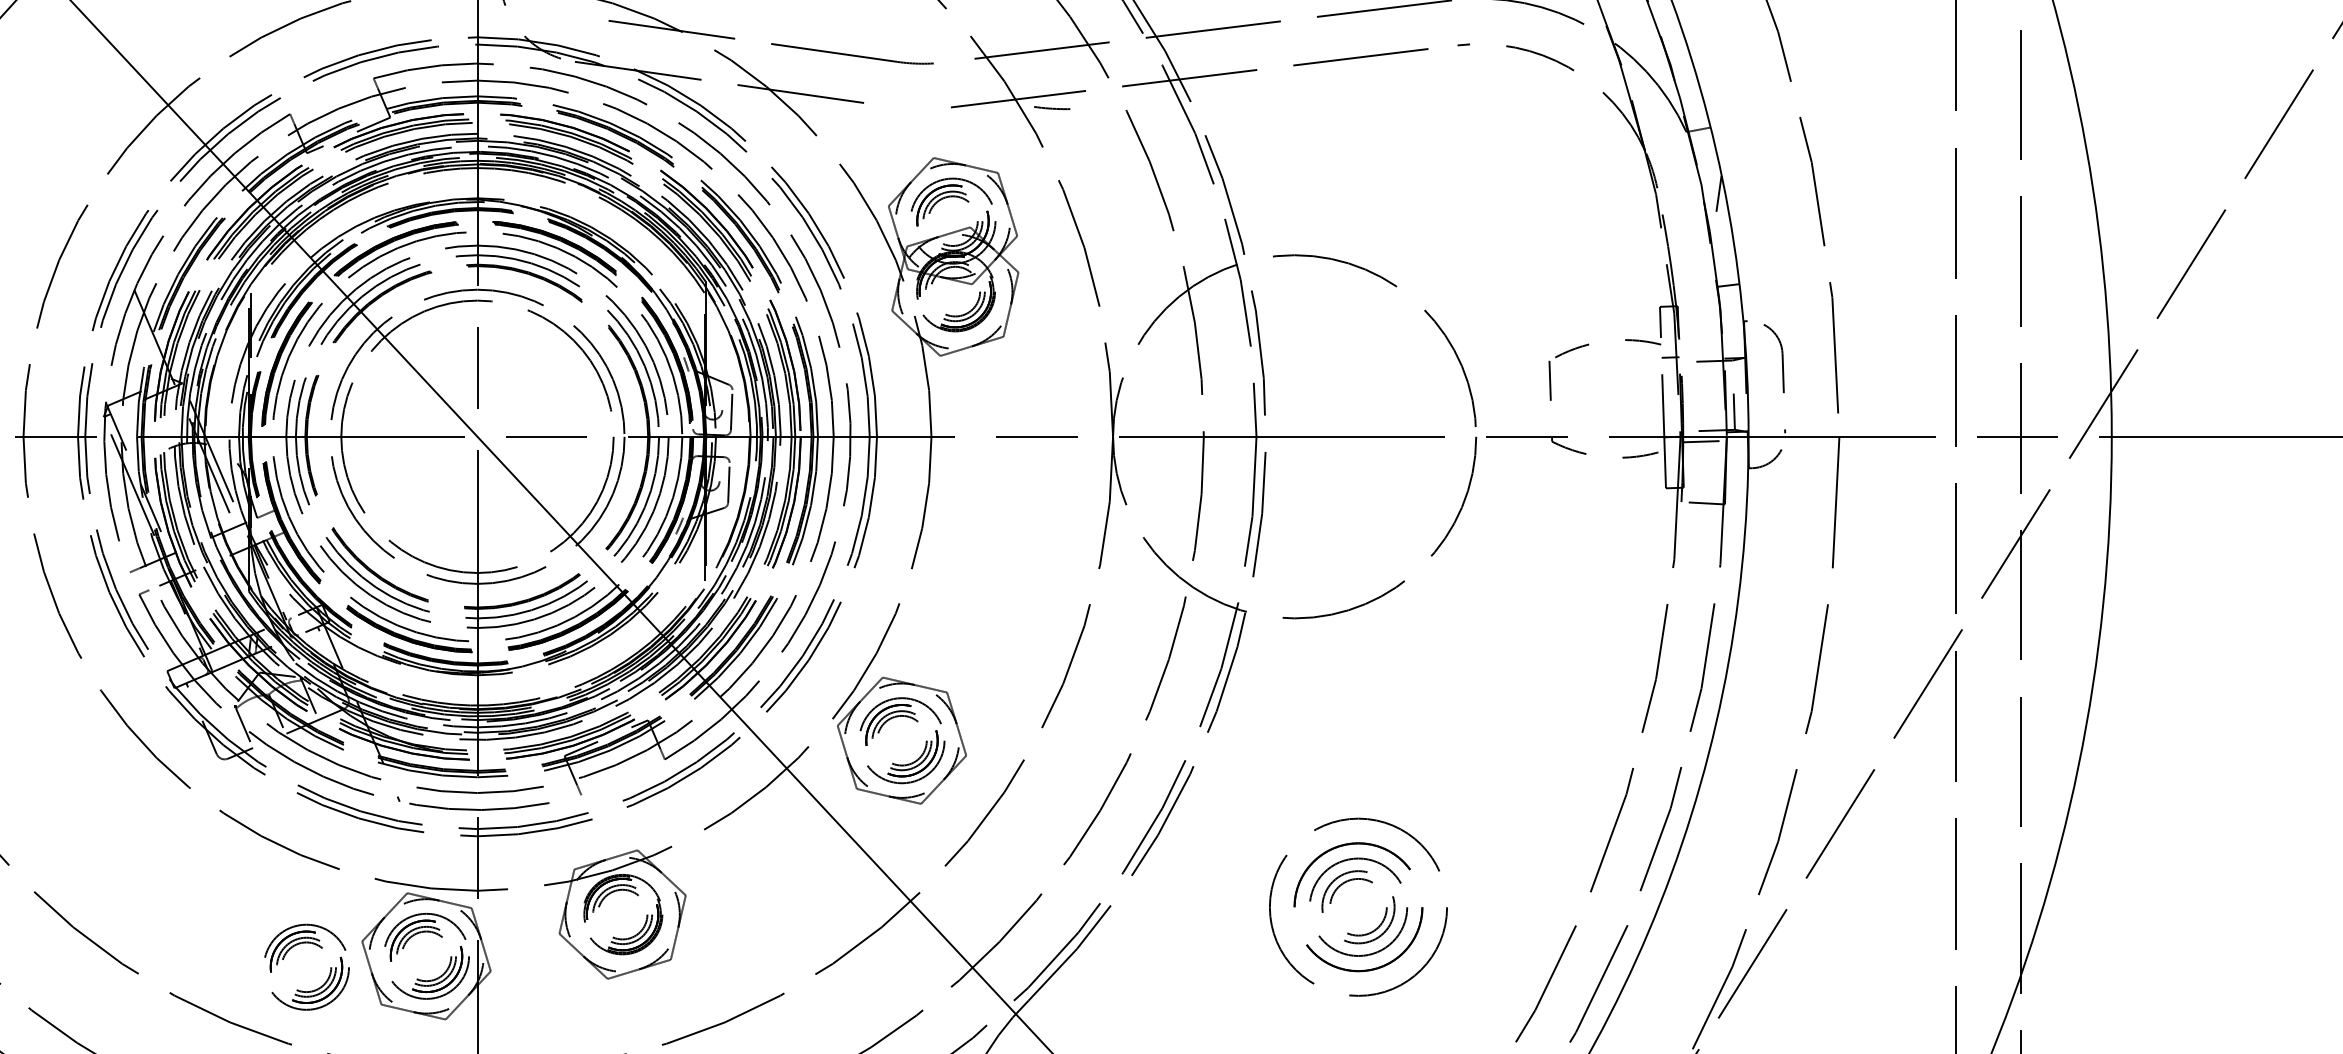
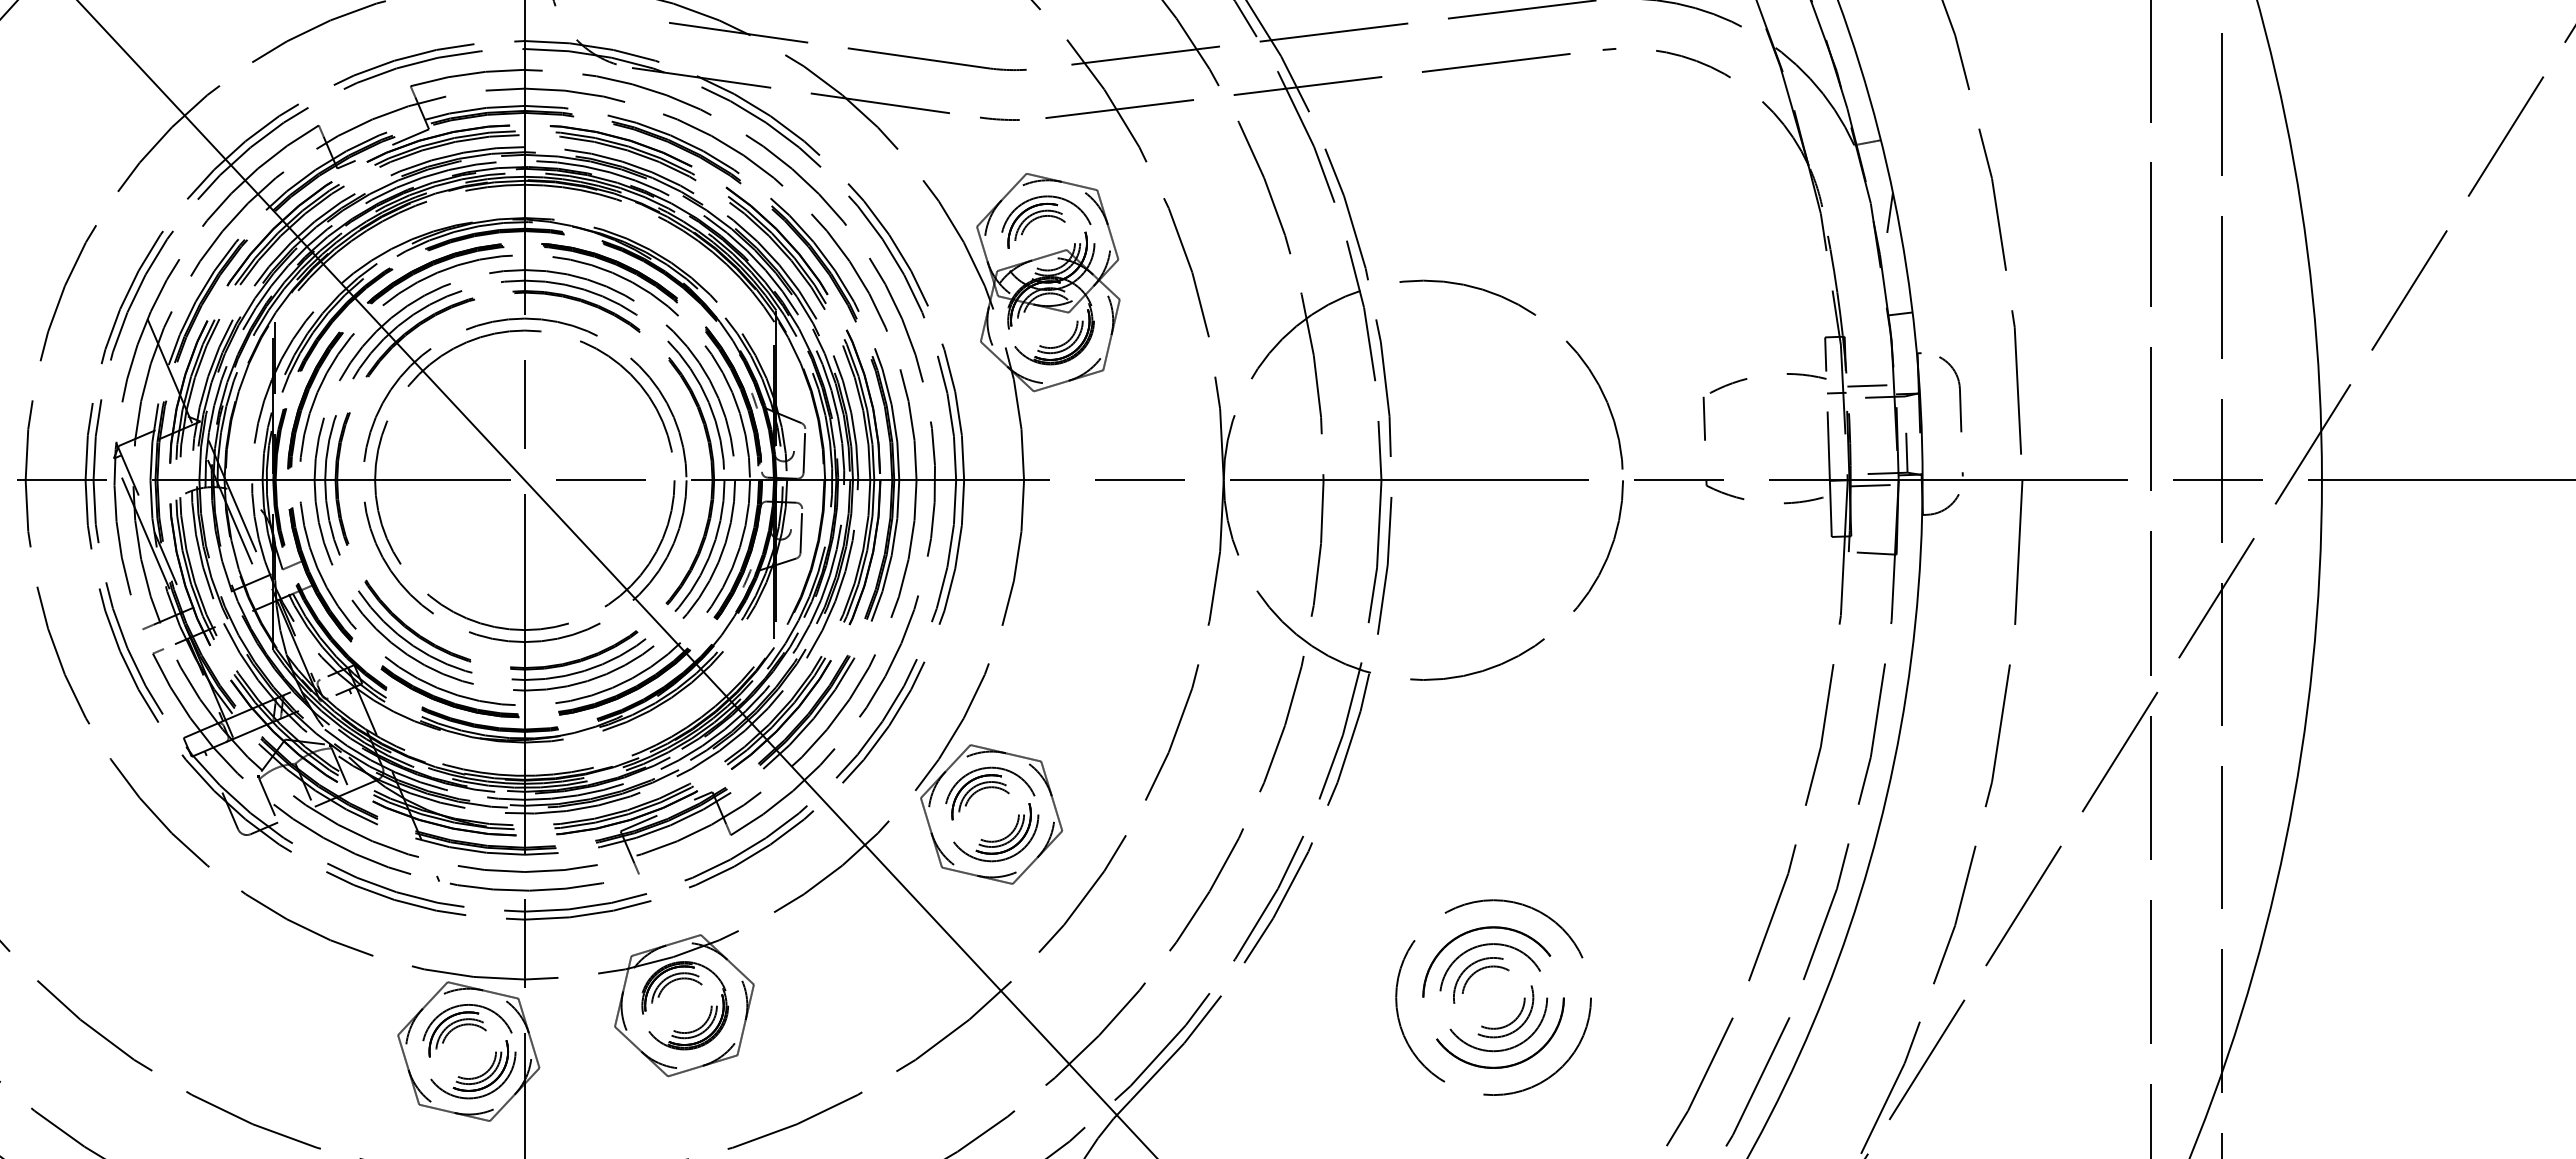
arc: (1051, 107) -> (999, 118), moved
line: (1702, 350) -> (1871, 385), added
part: (329, 970) -> (362, 1067), removed

